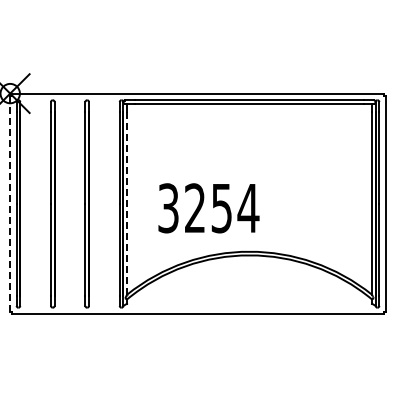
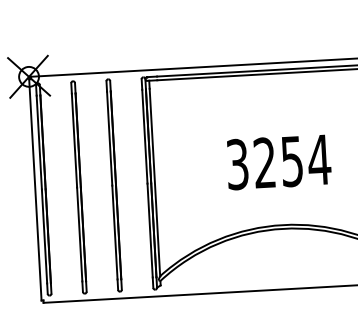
line: (127, 203) -> (155, 182), dashed -> solid
line: (10, 204) -> (35, 190), dashed -> solid
text: (208, 208) -> (278, 162), moved

